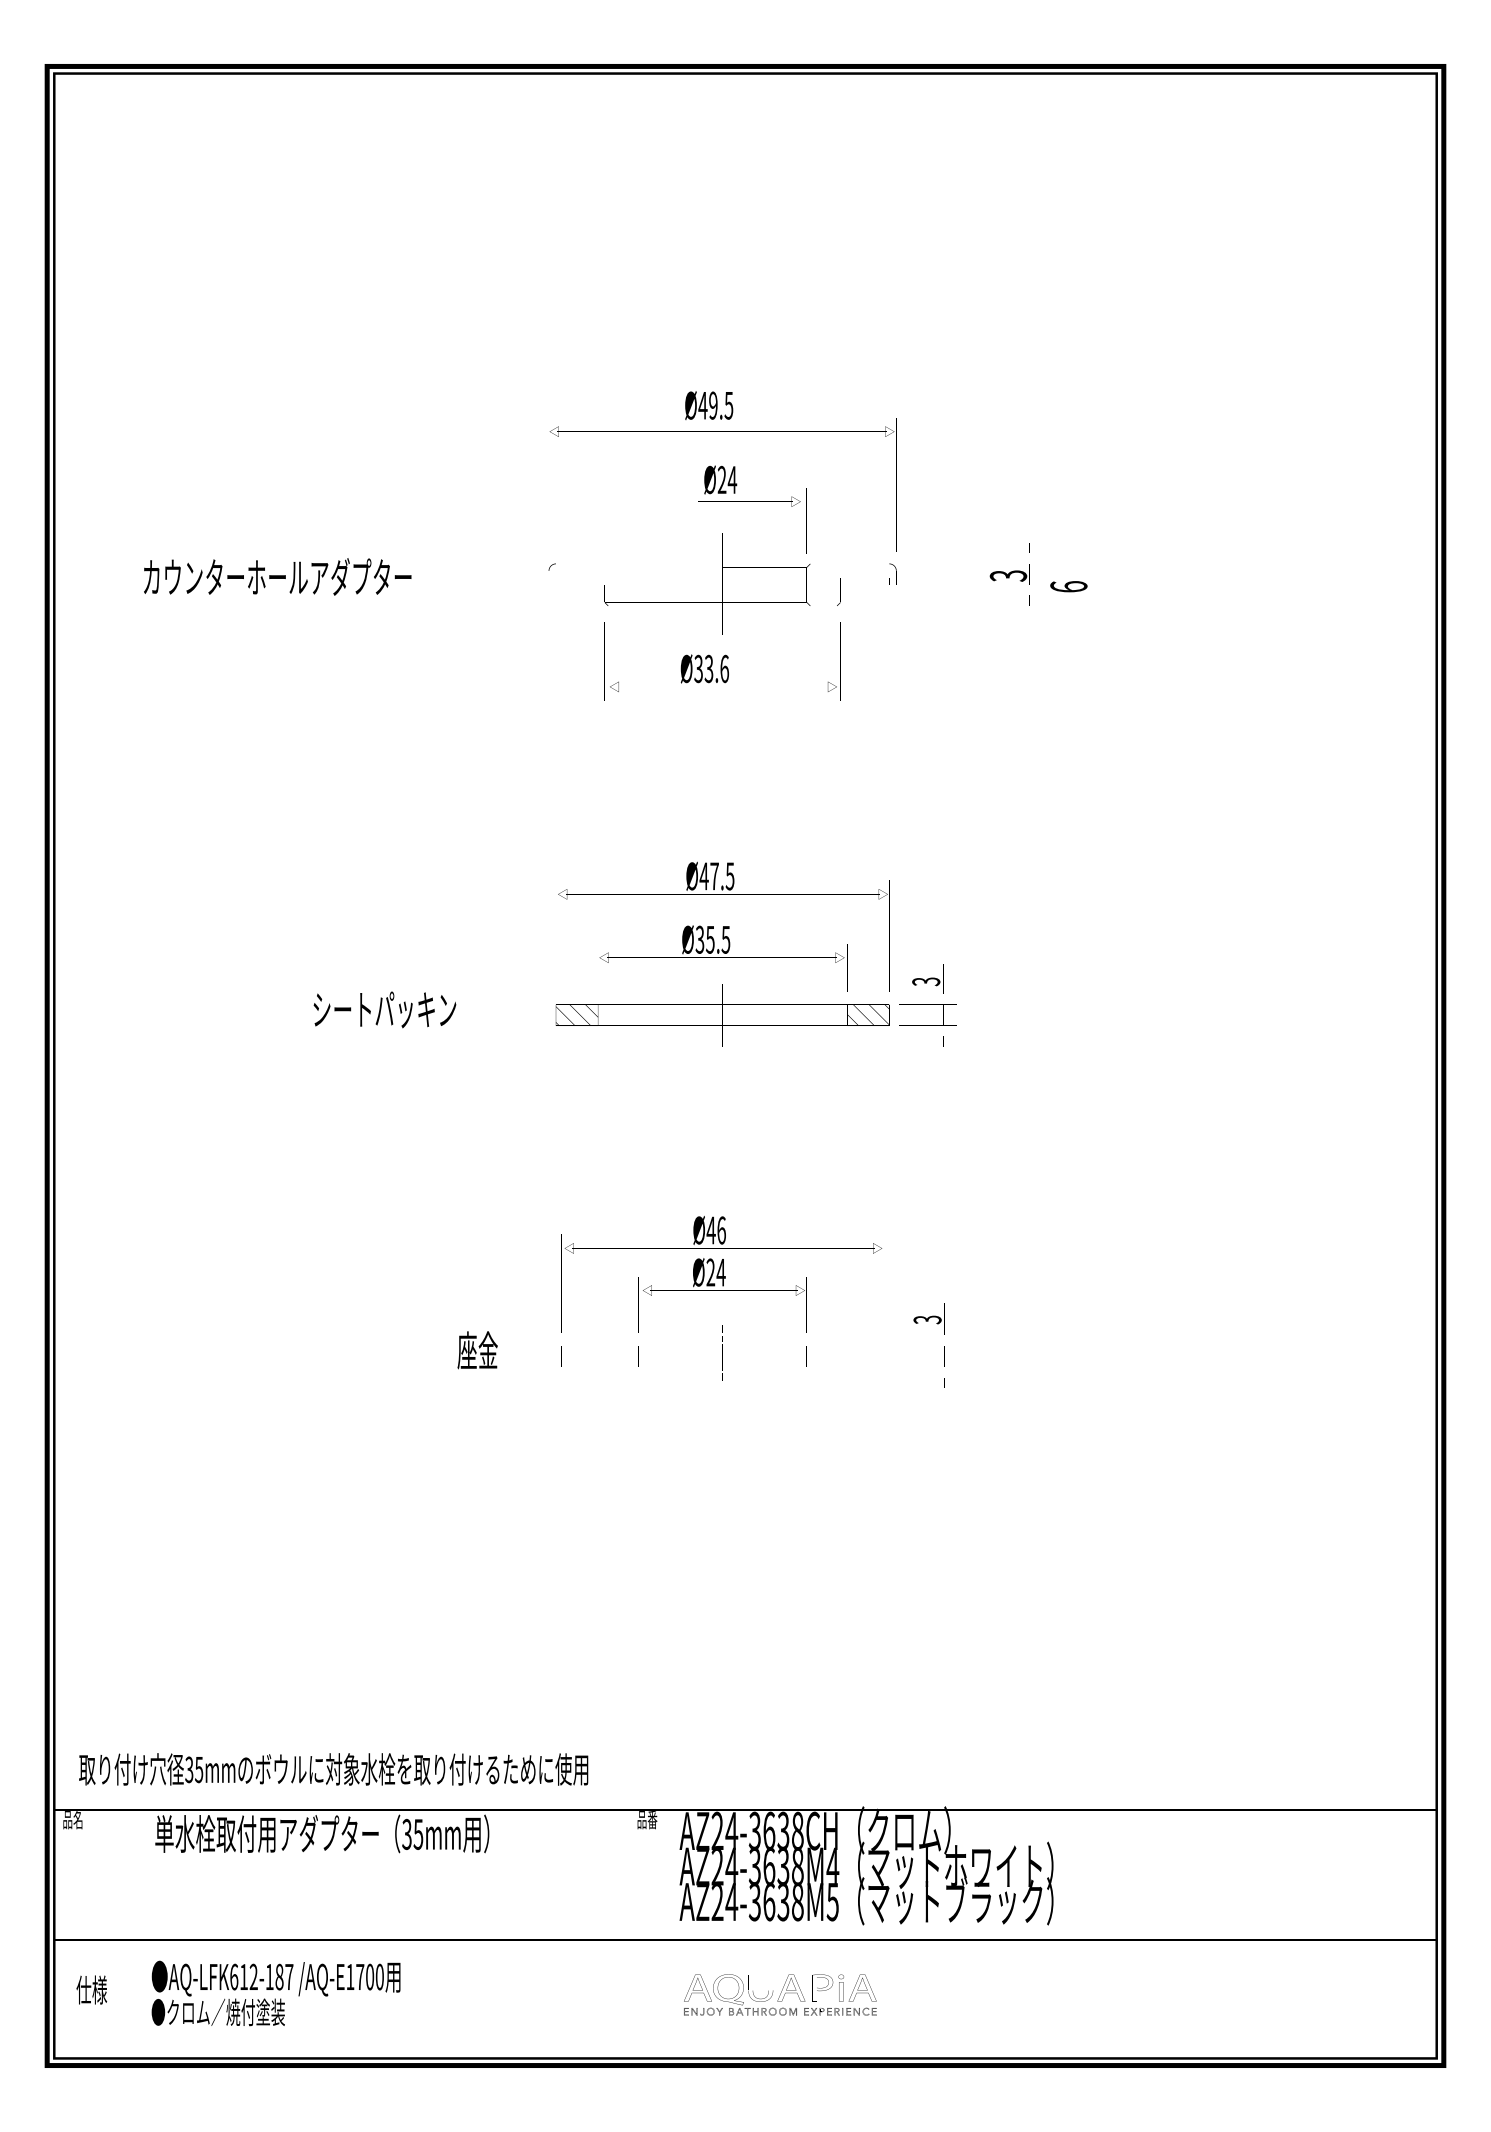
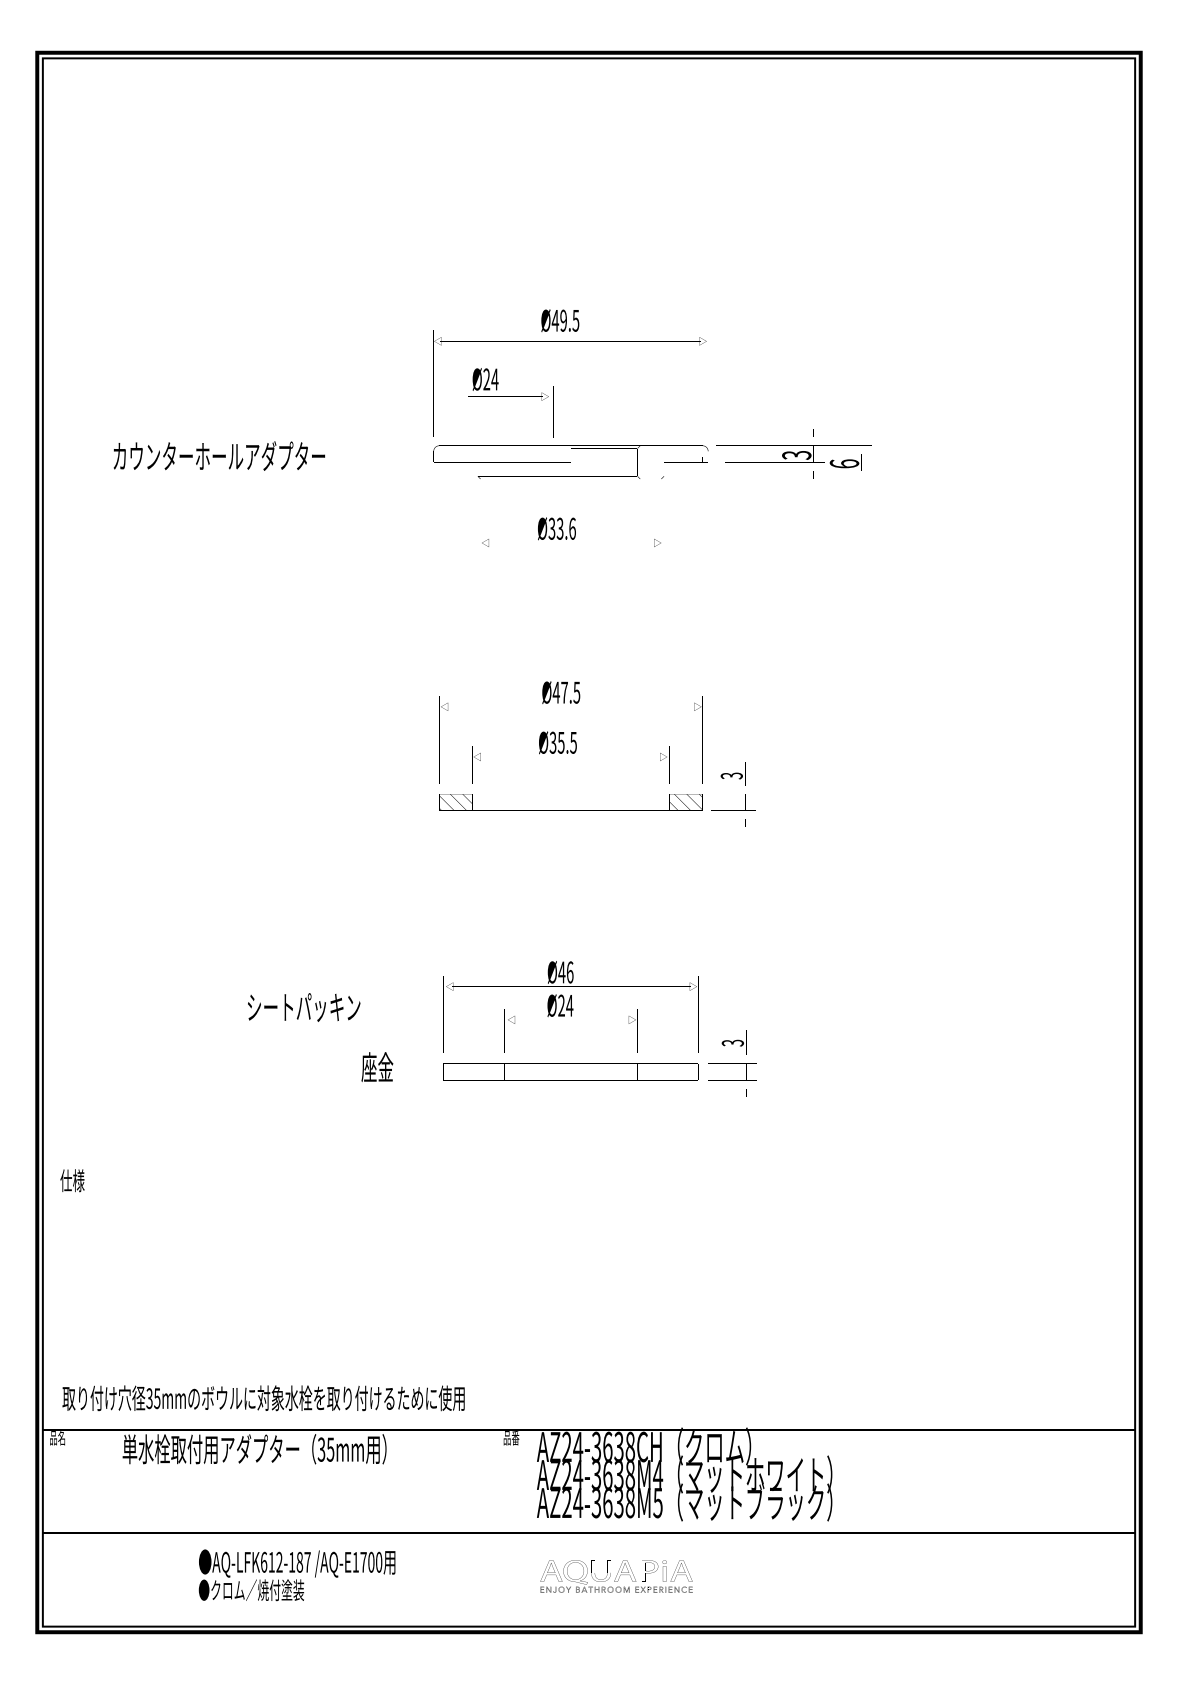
part: (752, 501) -> (510, 396), moved
text: (384, 1009) -> (303, 1007), moved
text: (91, 1989) -> (72, 1180), moved
text: (275, 1993) -> (296, 1575), moved

